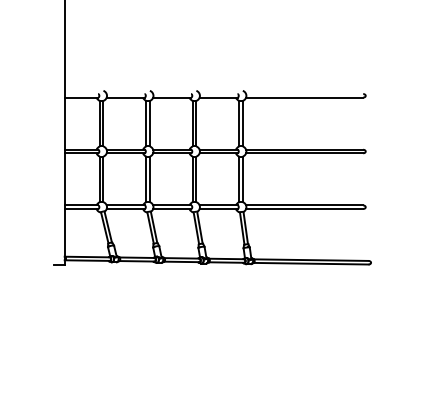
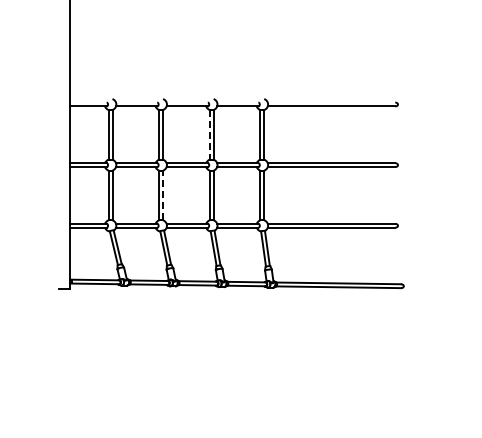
line: (192, 123) -> (209, 134), solid -> dashed
line: (150, 179) -> (163, 195), solid -> dashed

